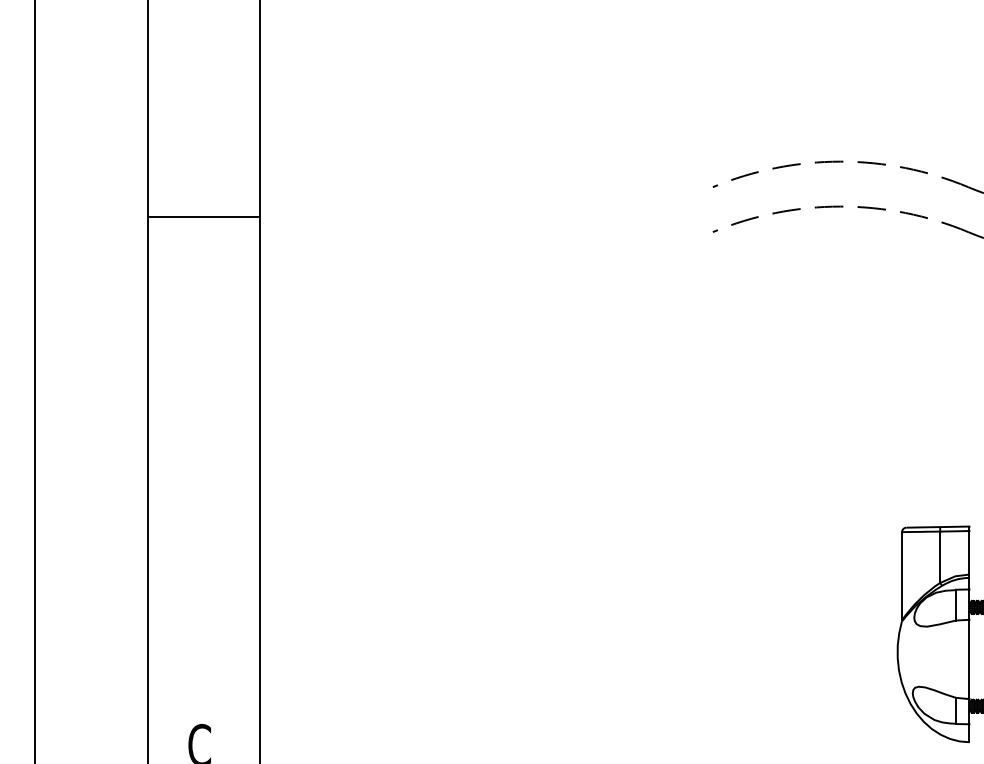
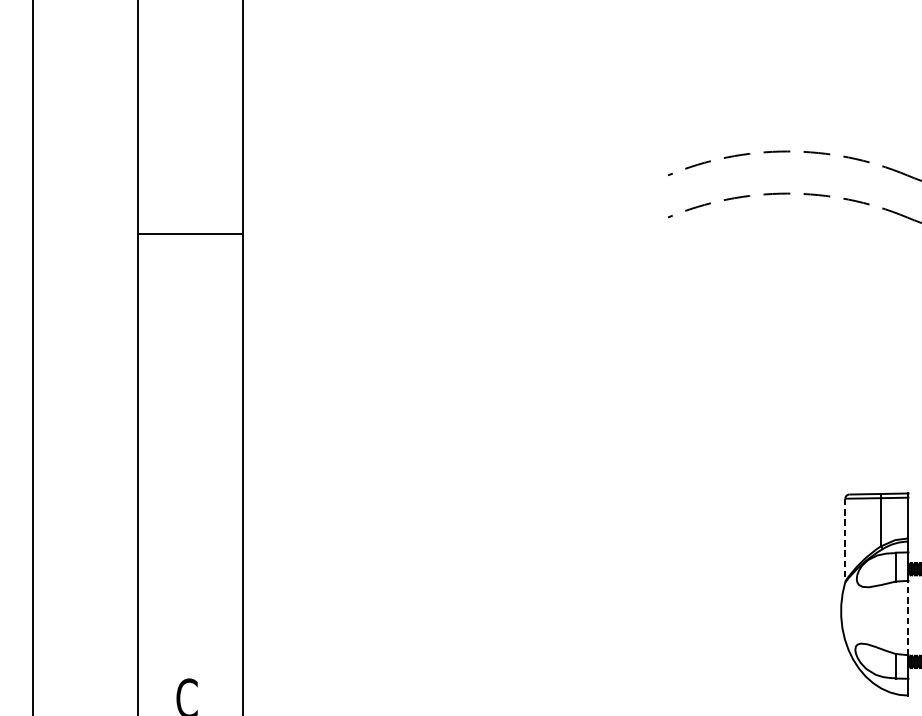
line: (203, 216) -> (190, 233), moved
line: (902, 576) -> (845, 540), solid -> dashed
line: (969, 659) -> (908, 618), solid -> dashed

